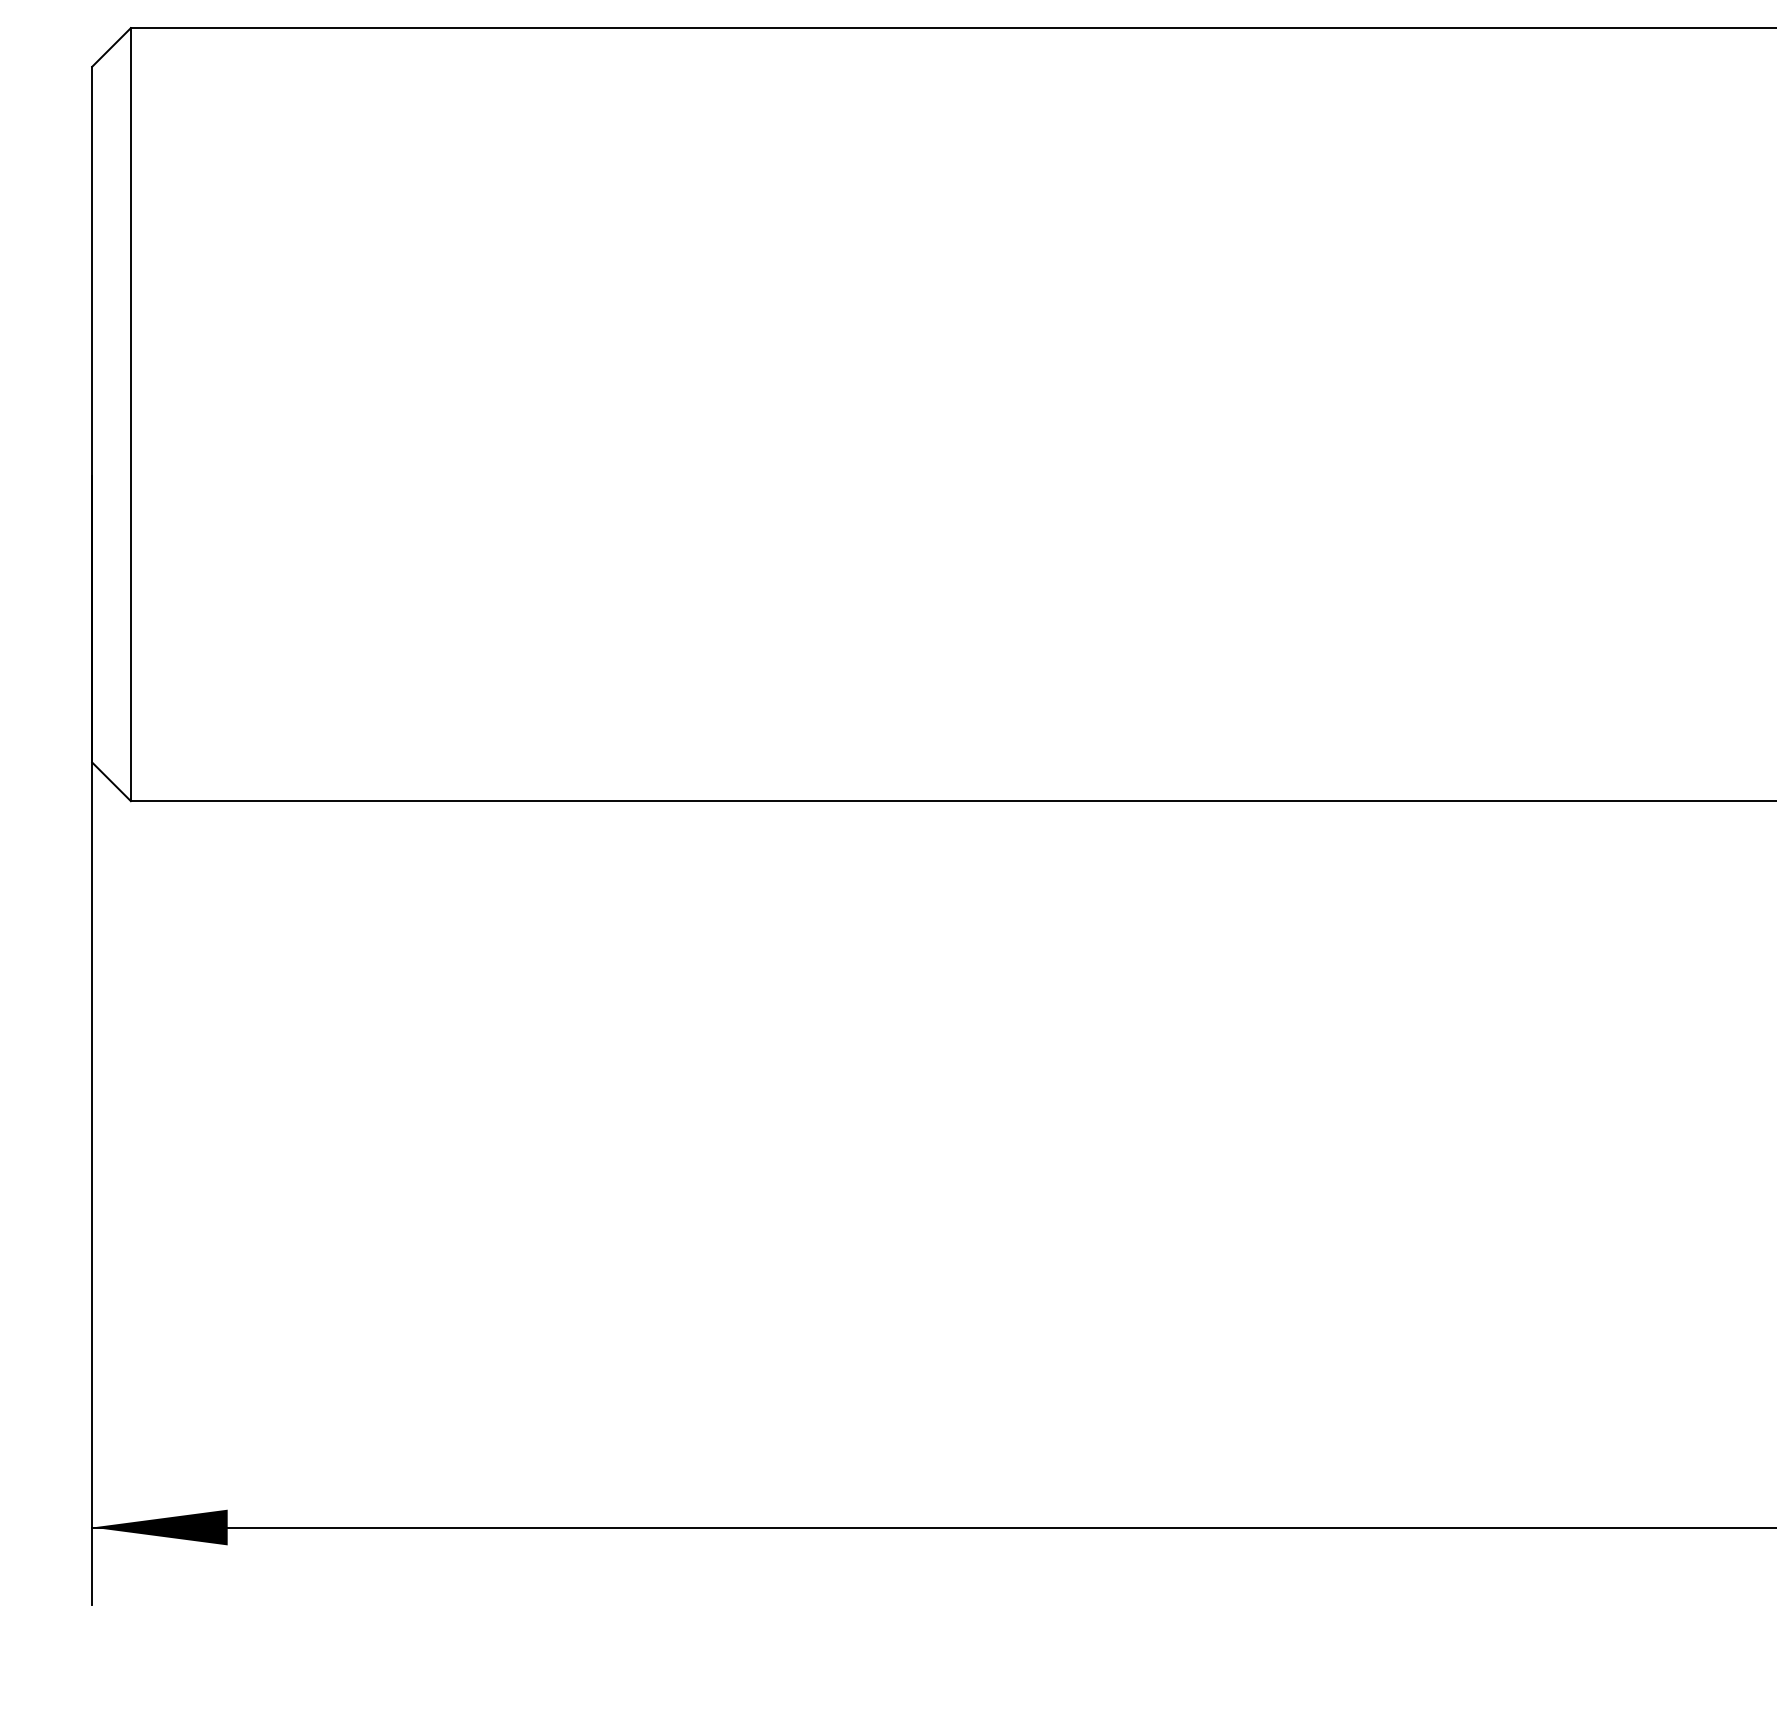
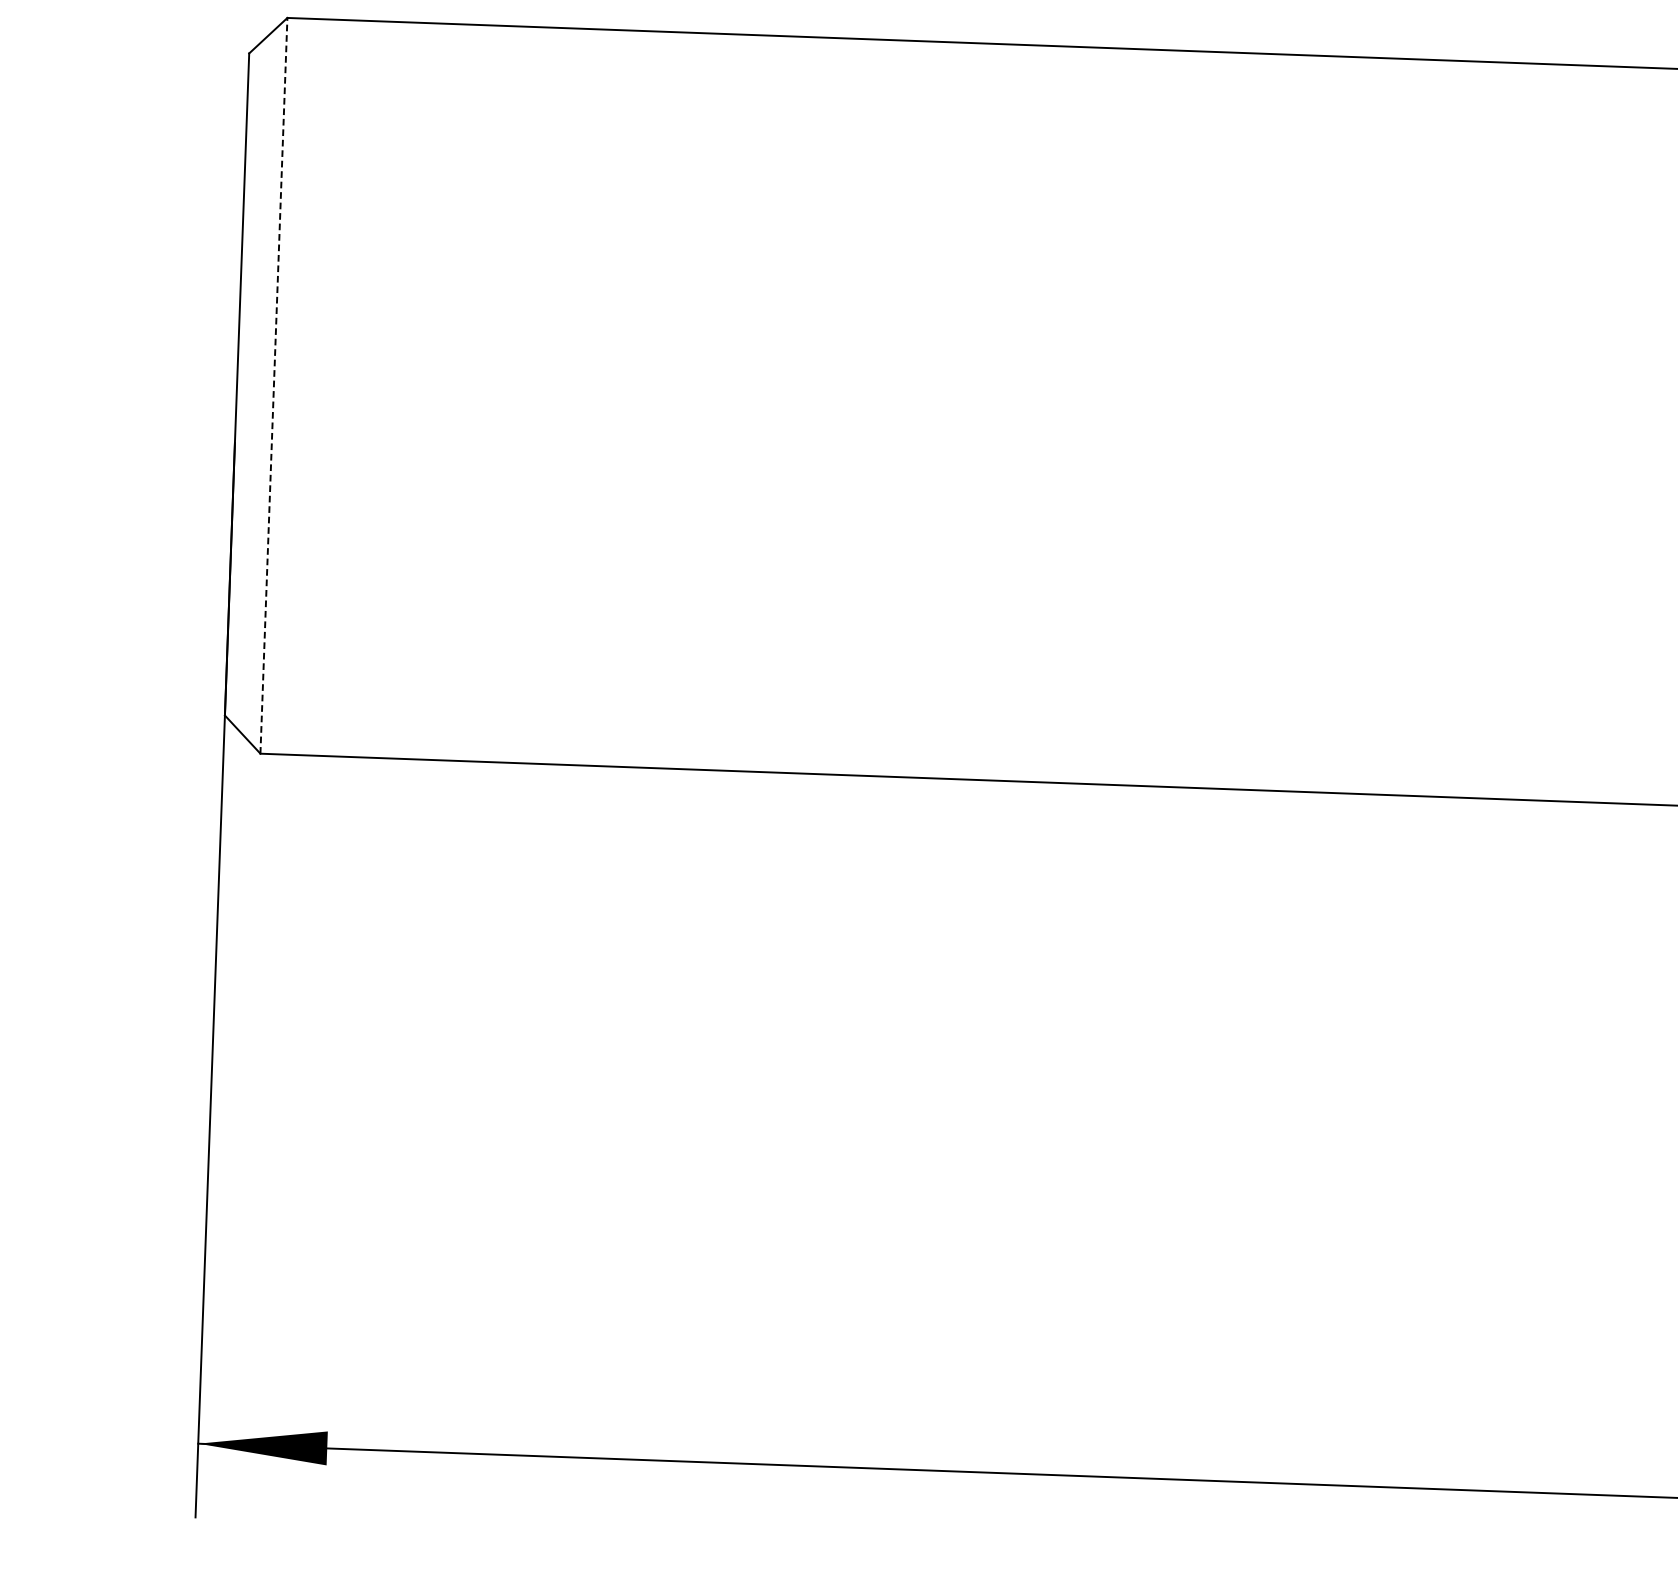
line: (130, 414) -> (273, 385), solid -> dashed

